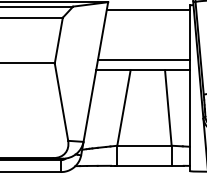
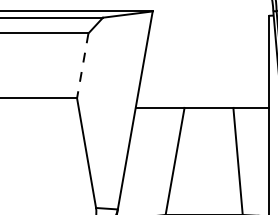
line: (147, 9) -> (208, 21), removed
line: (58, 41) -> (82, 67), solid -> dashed
line: (143, 60) -> (202, 94), removed

